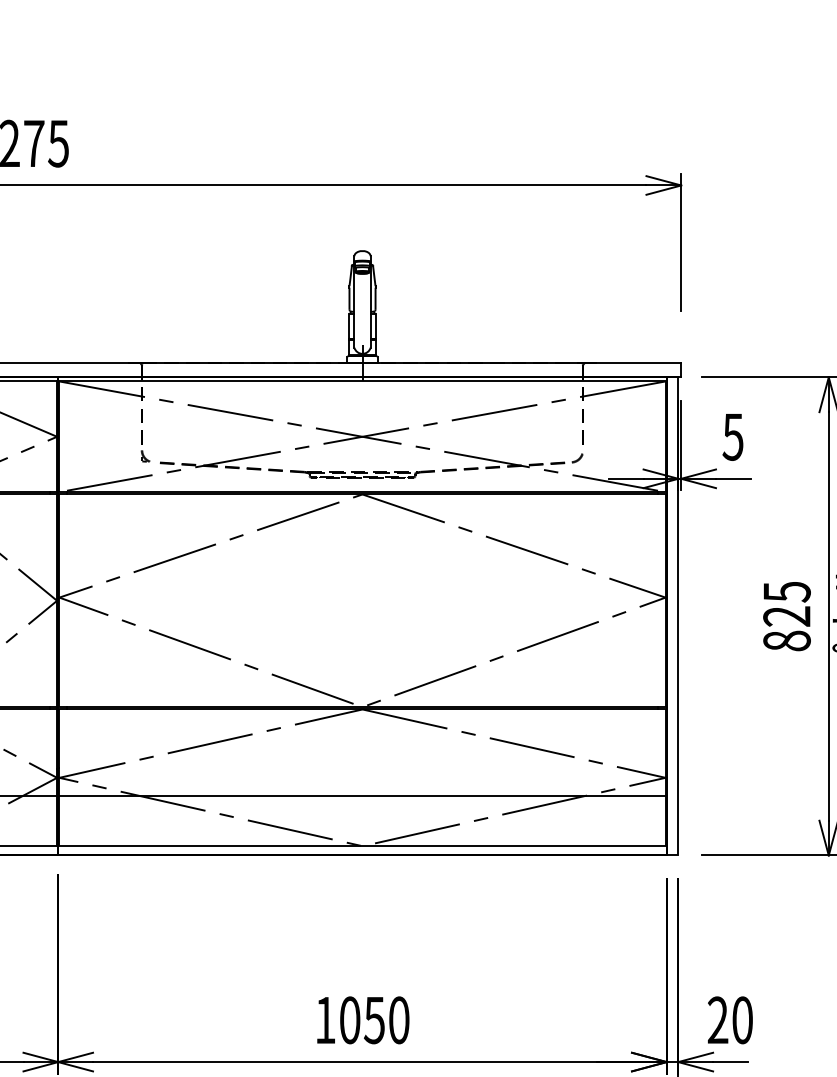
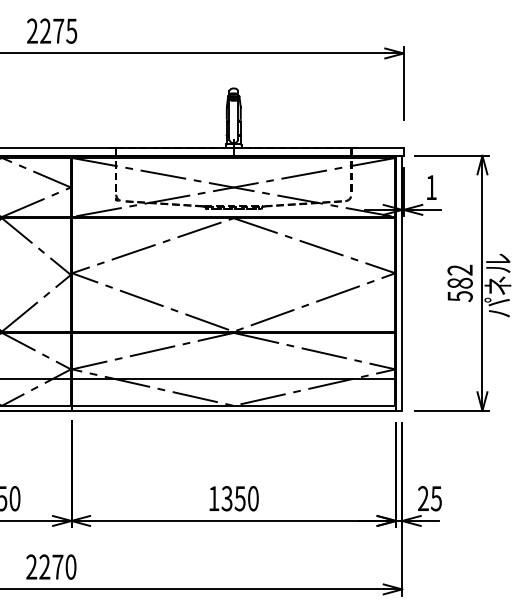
text: (731, 436) -> (430, 187), 5 -> 1
text: (785, 616) -> (459, 283), 825 -> 582
text: (348, 1019) -> (226, 498), 1050 -> 1350
text: (740, 1019) -> (435, 498), 20 -> 25

